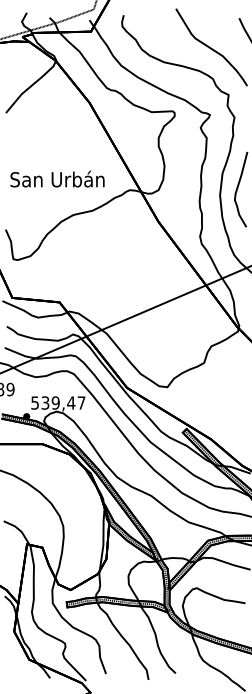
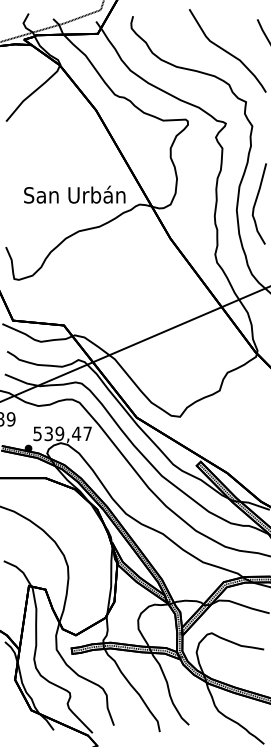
text: (57, 178) -> (74, 194), moved

